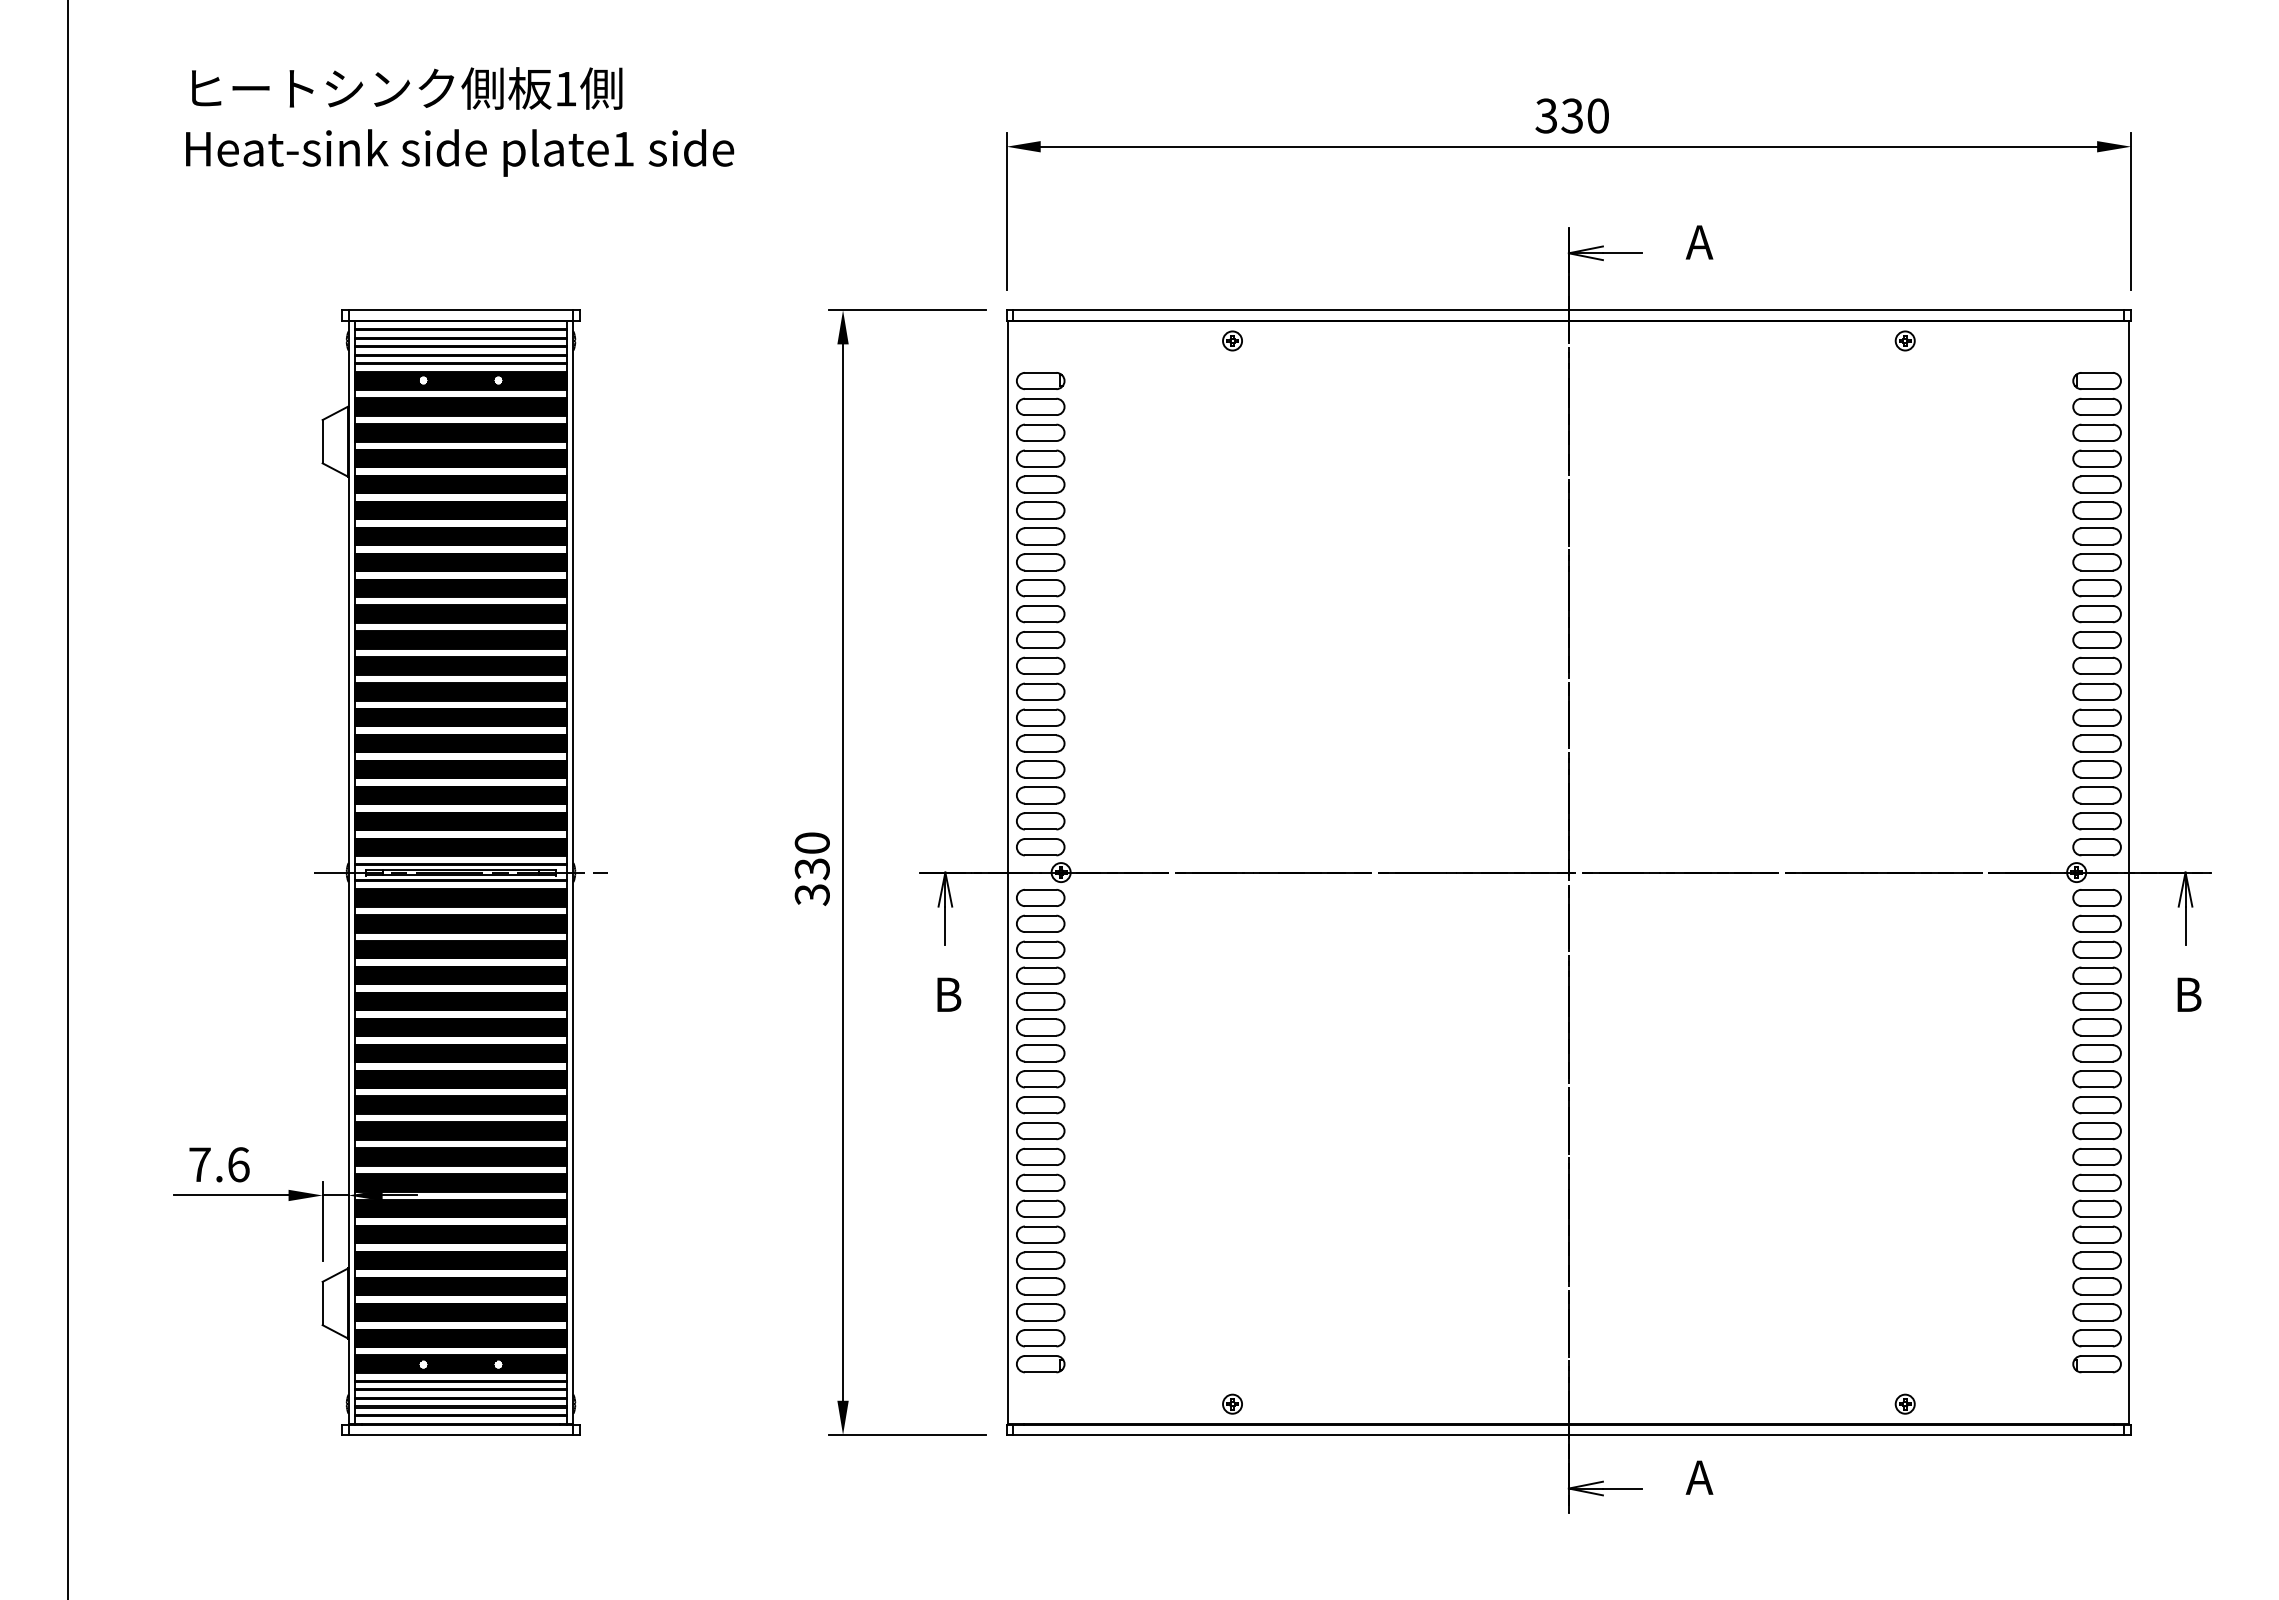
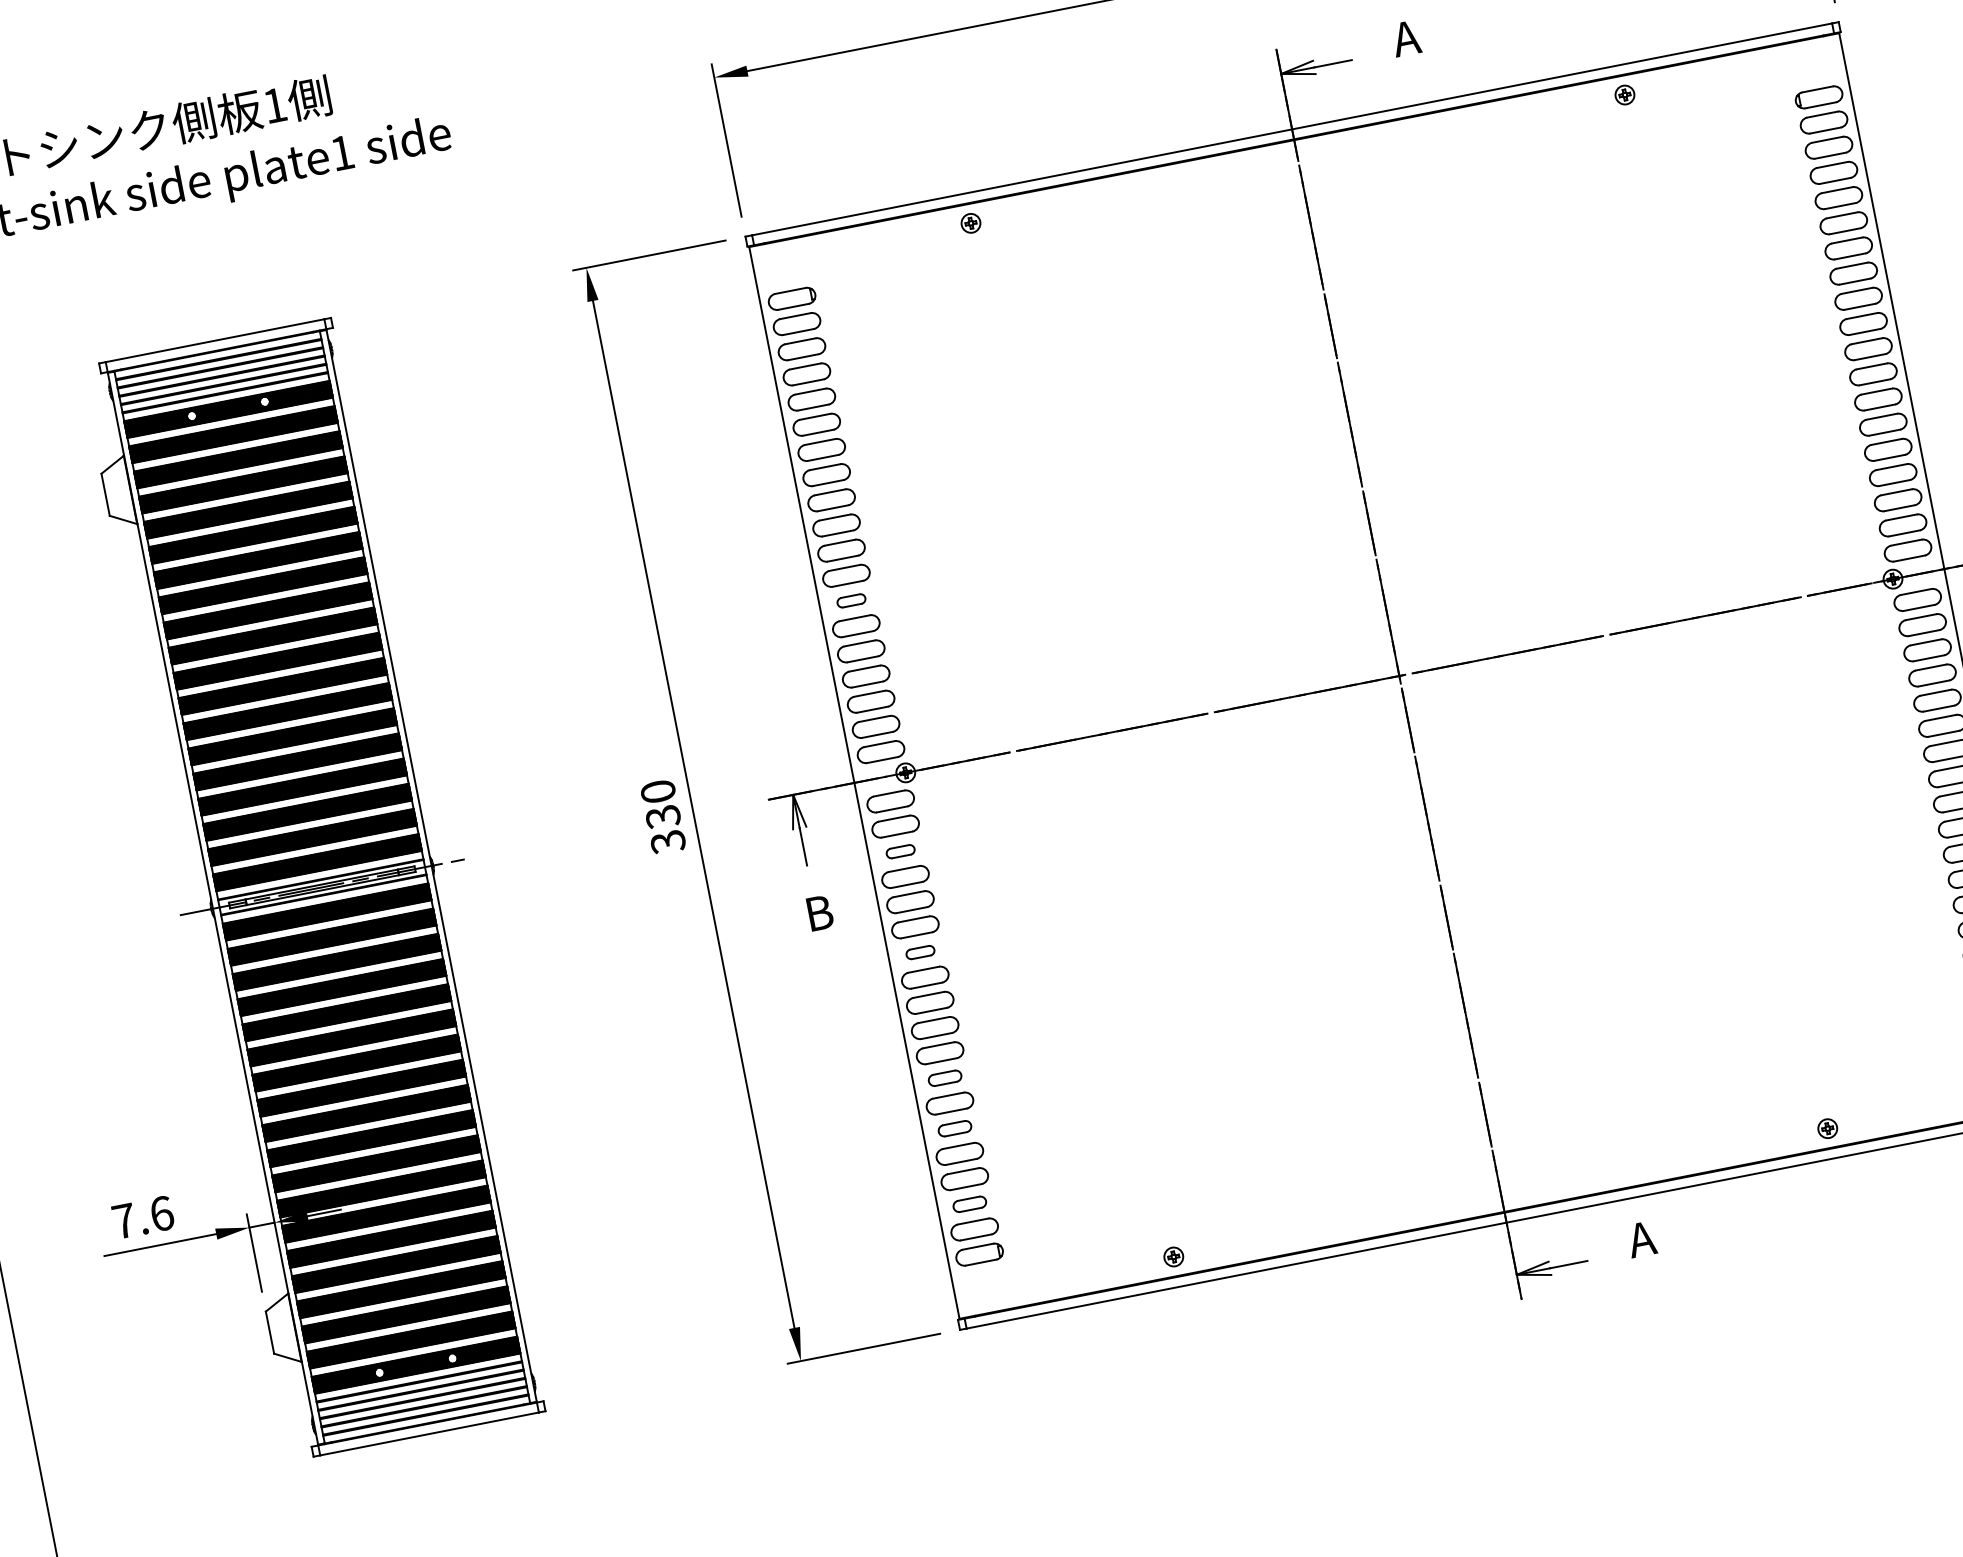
part: (1040, 691) -> (851, 600), size x0.6
part: (1040, 949) -> (900, 851), size x0.6
part: (1040, 1053) -> (920, 952), size x0.6
part: (1040, 1182) -> (944, 1078), size x0.7
part: (1040, 1234) -> (954, 1128), size x0.7
part: (1040, 1312) -> (969, 1204), size x0.7

